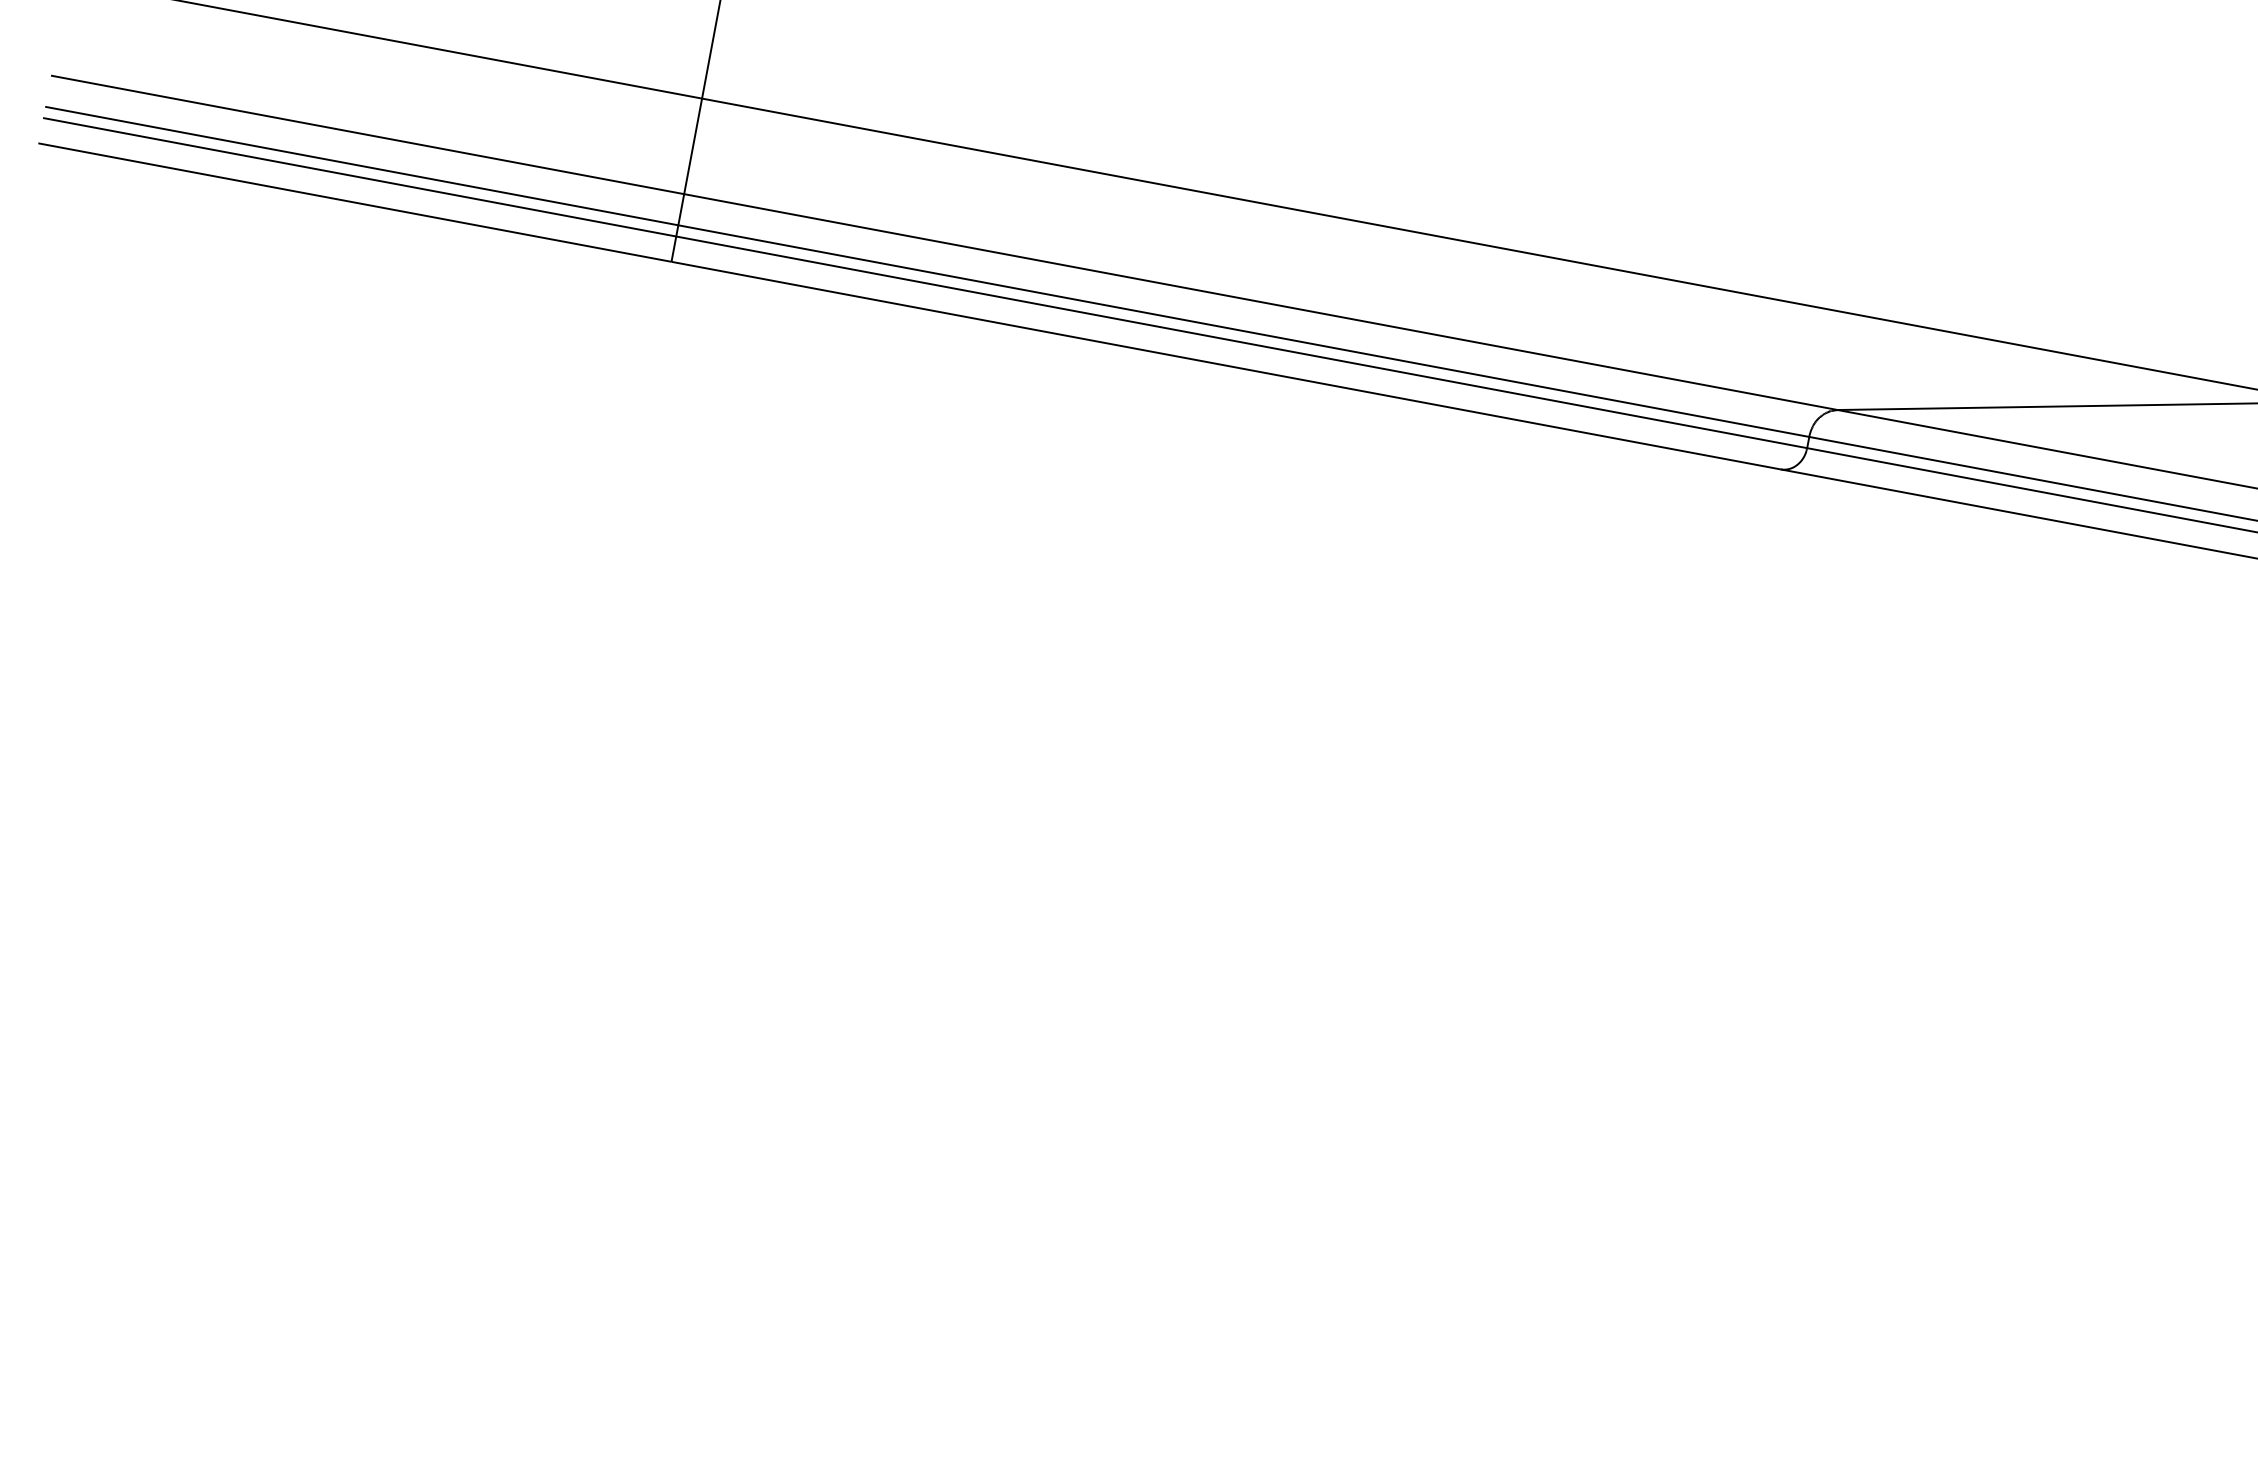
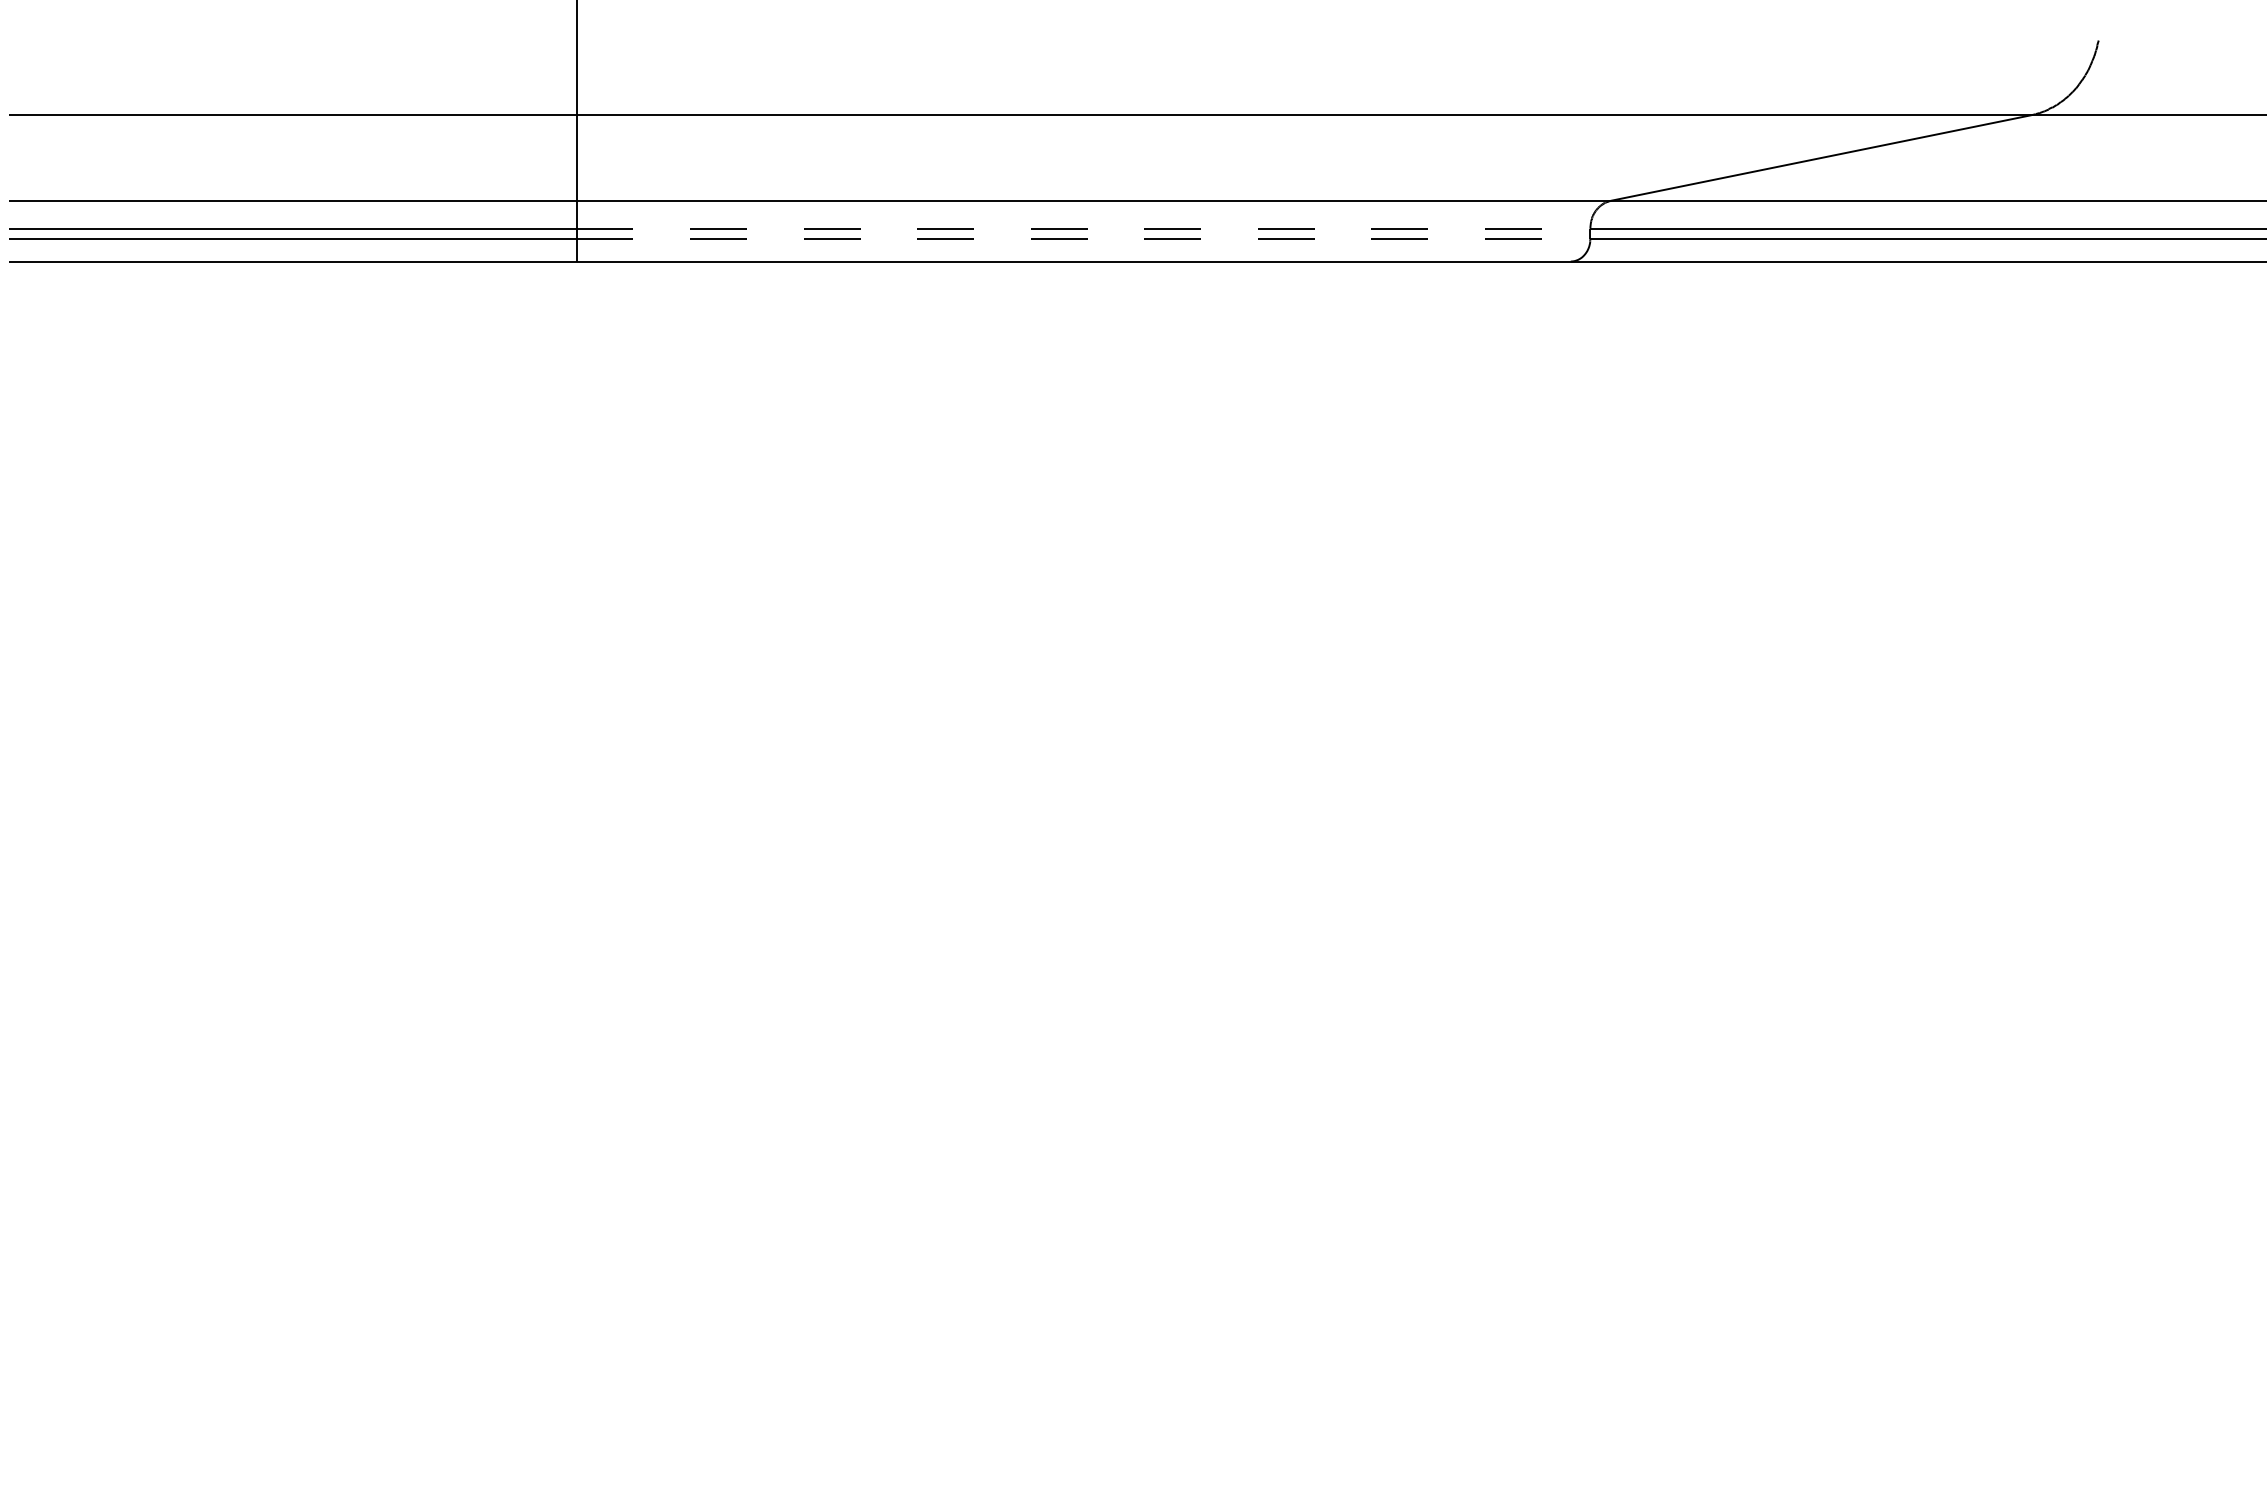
line: (1243, 330) -> (1083, 228), solid -> dashed
line: (1241, 341) -> (1083, 238), solid -> dashed

